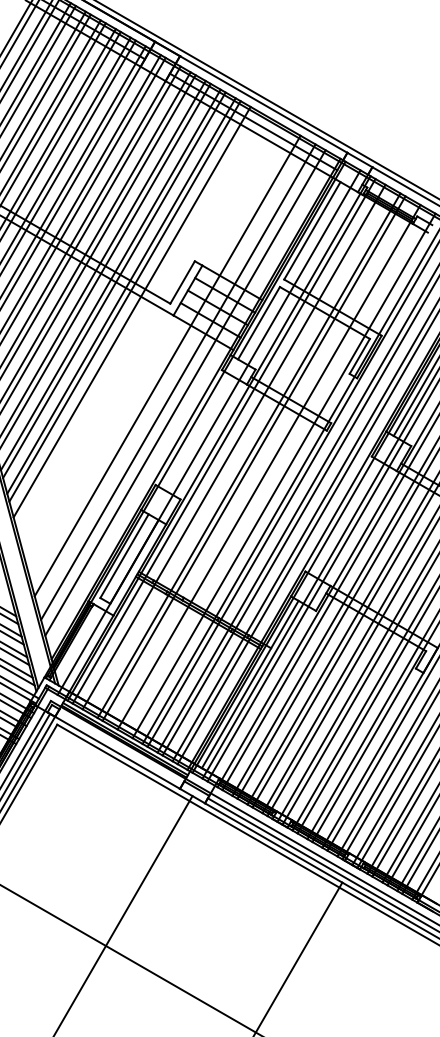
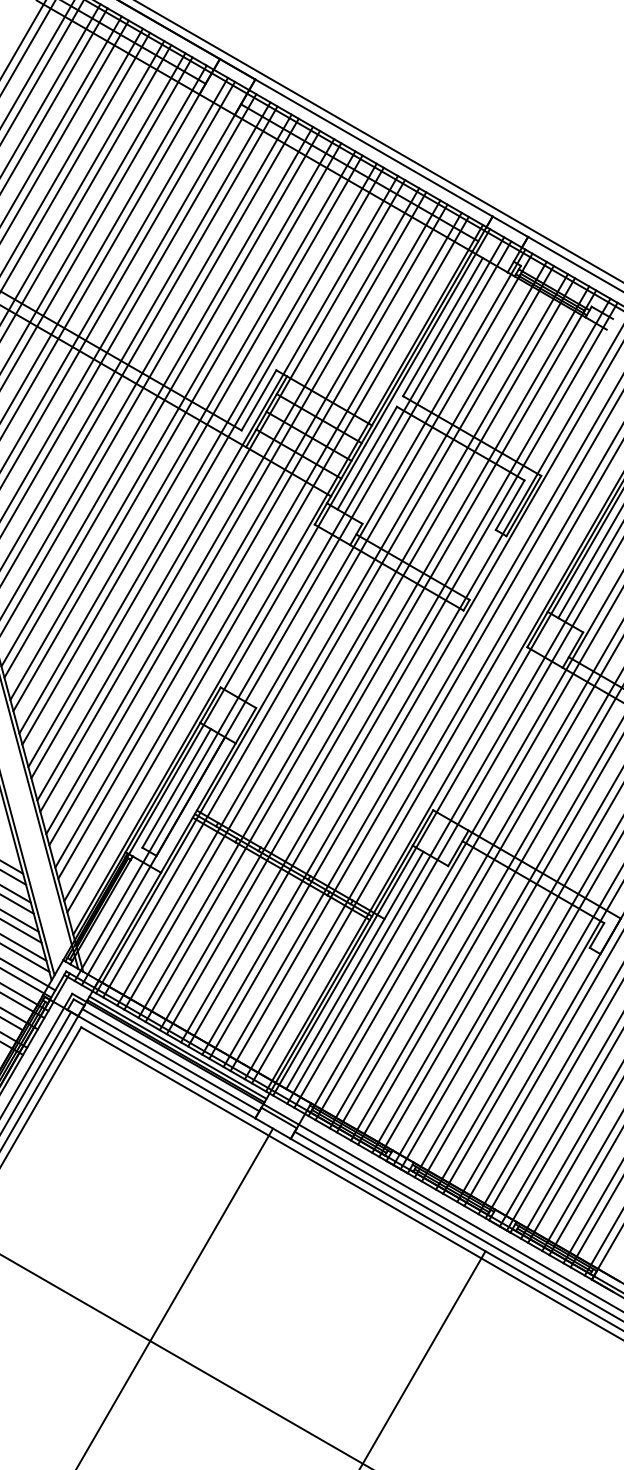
line: (135, 317) -> (192, 449), added
line: (142, 327) -> (202, 464), added
line: (146, 333) -> (207, 472), added
line: (153, 344) -> (217, 488), added
line: (156, 349) -> (222, 495), added
line: (163, 360) -> (232, 511), added
line: (174, 376) -> (247, 533), added
line: (188, 398) -> (267, 564), added
line: (204, 429) -> (289, 609), added
line: (238, 449) -> (338, 637), added
line: (264, 464) -> (374, 658), added
line: (278, 473) -> (395, 670), added
line: (120, 748) -> (170, 1060), added

